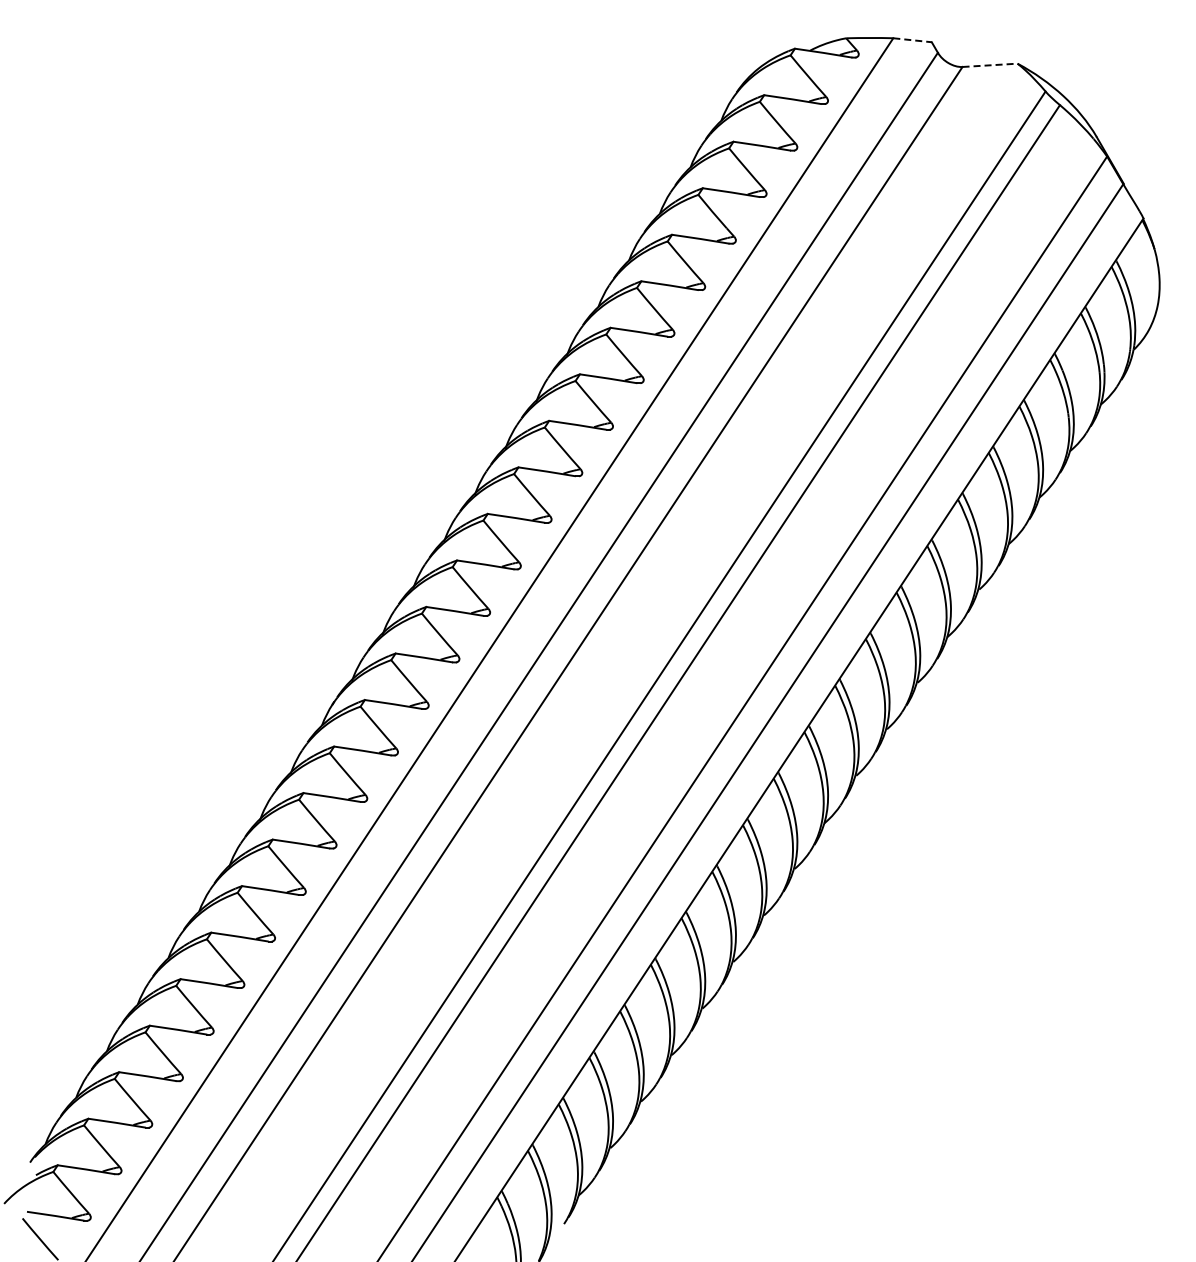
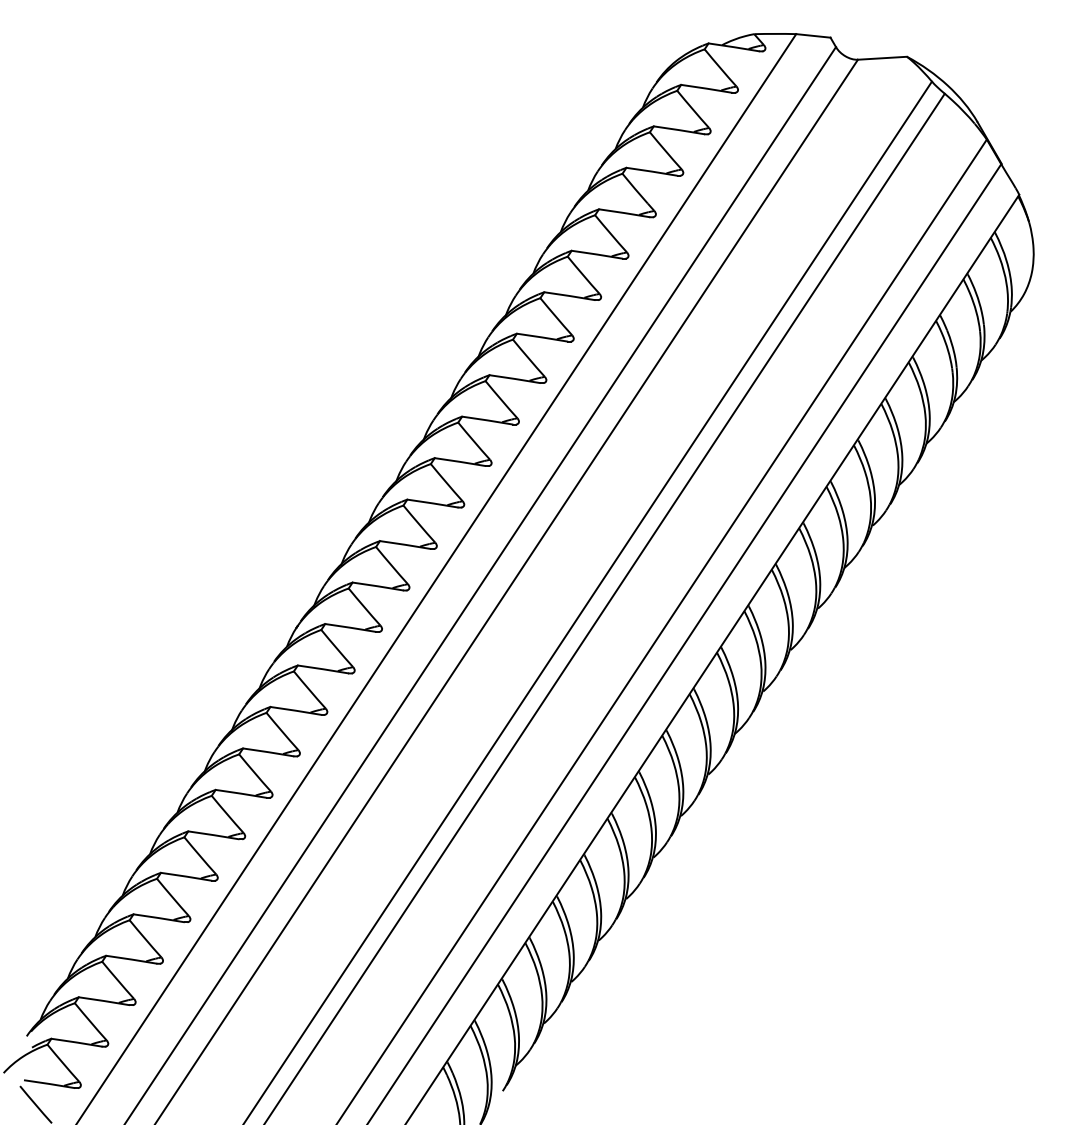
line: (913, 40) -> (814, 36), dashed -> solid
line: (990, 65) -> (882, 58), dashed -> solid

